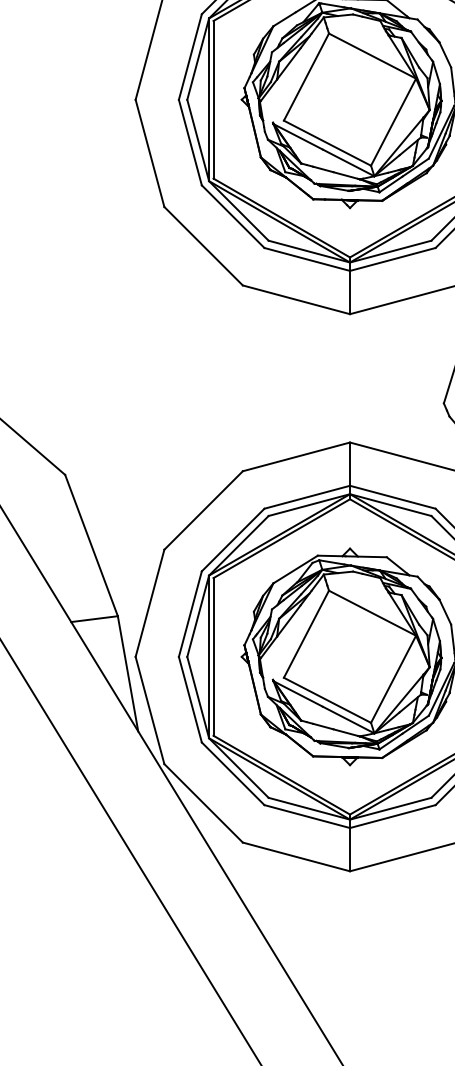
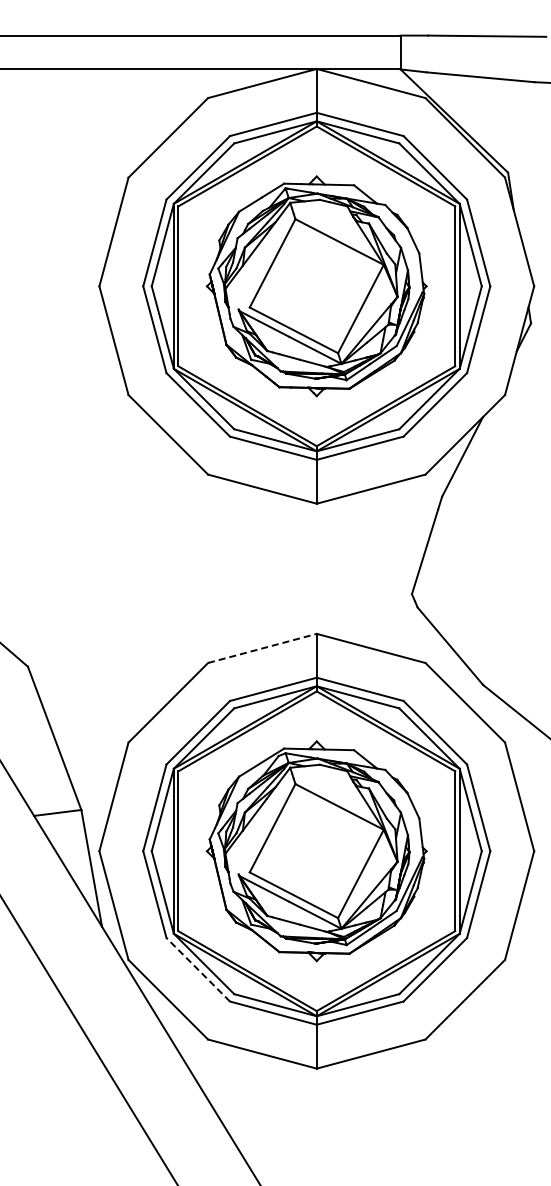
line: (296, 456) -> (262, 648), solid -> dashed
line: (233, 773) -> (198, 969), solid -> dashed

